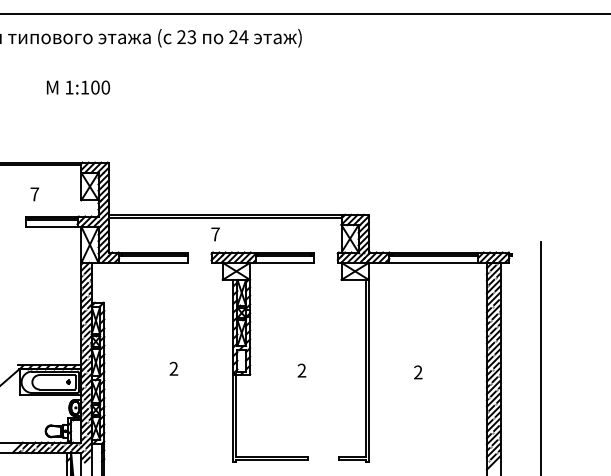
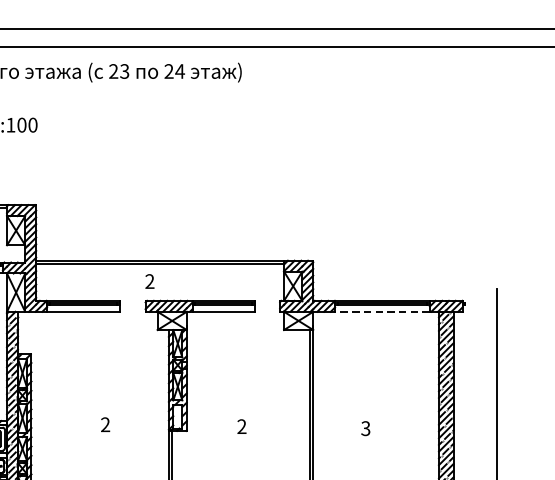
text: (215, 234) -> (149, 281), 7 -> 2
line: (433, 262) -> (382, 311), solid -> dashed
text: (418, 372) -> (366, 428), 2 -> 3

